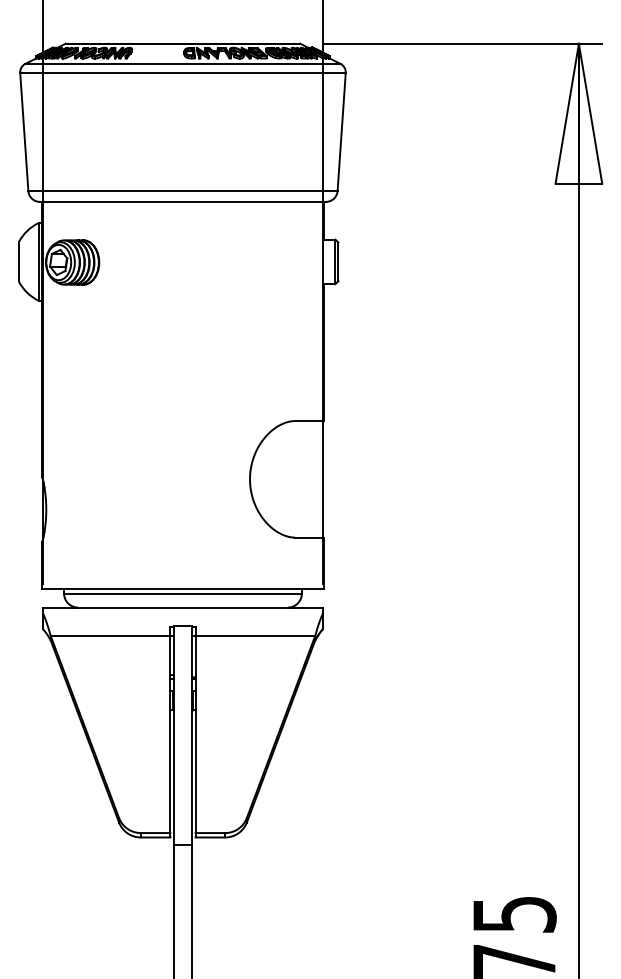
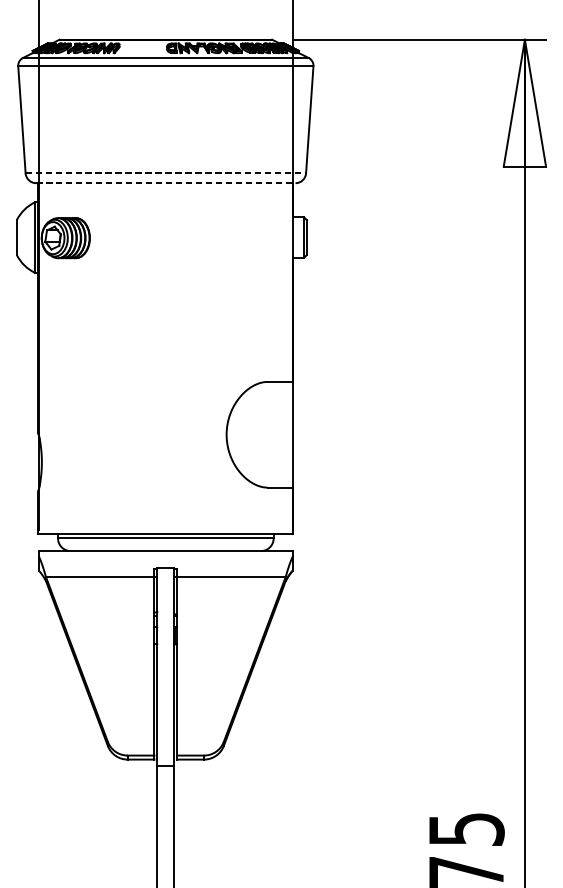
line: (182, 191) -> (165, 173), solid -> dashed
line: (182, 201) -> (165, 182), solid -> dashed

